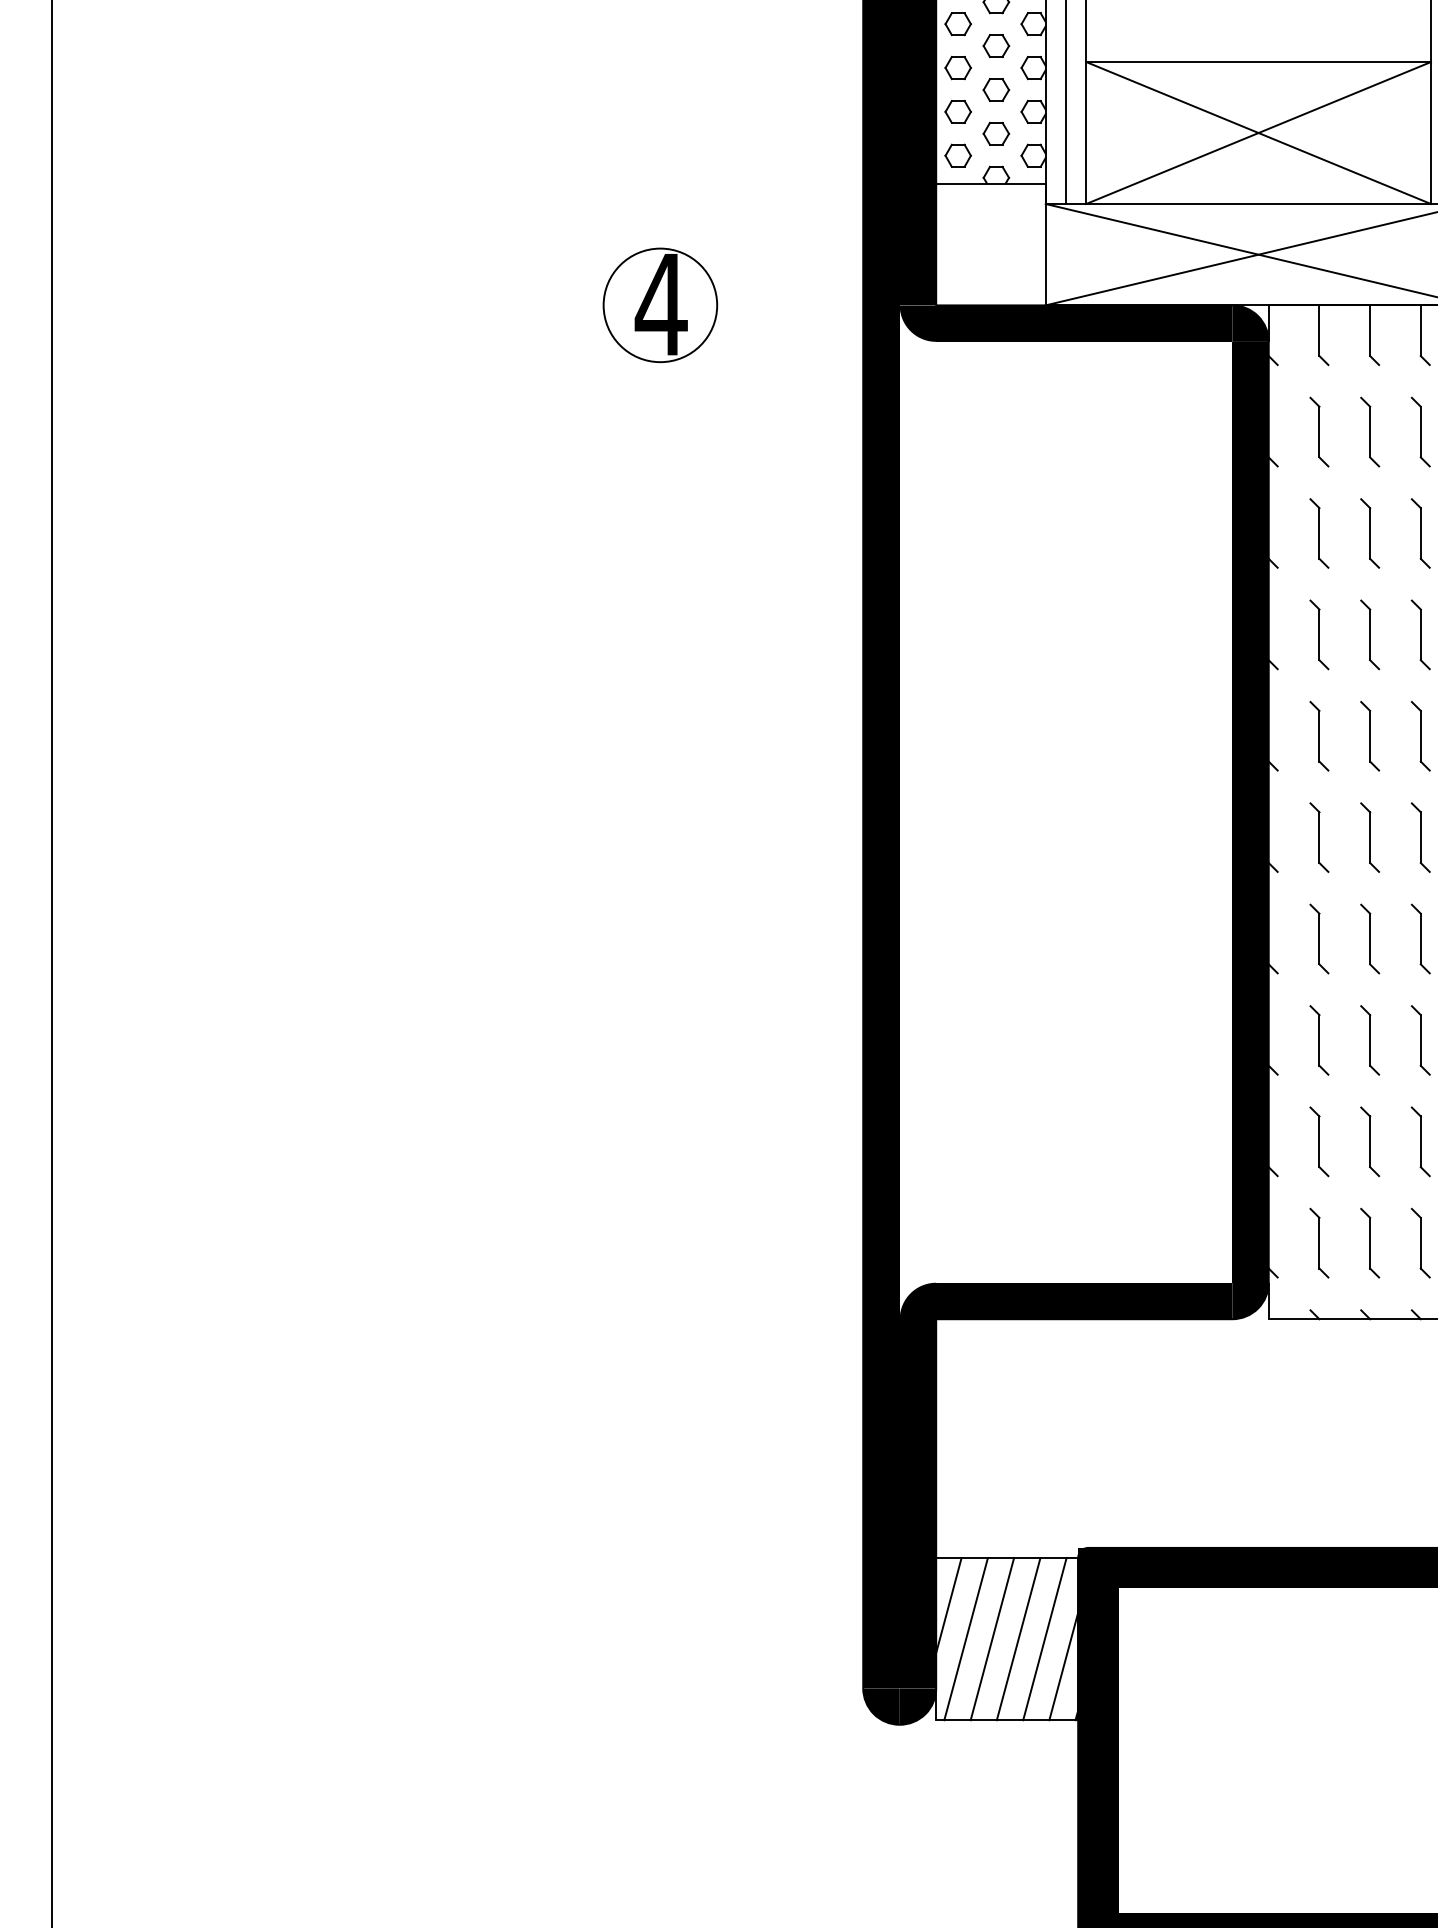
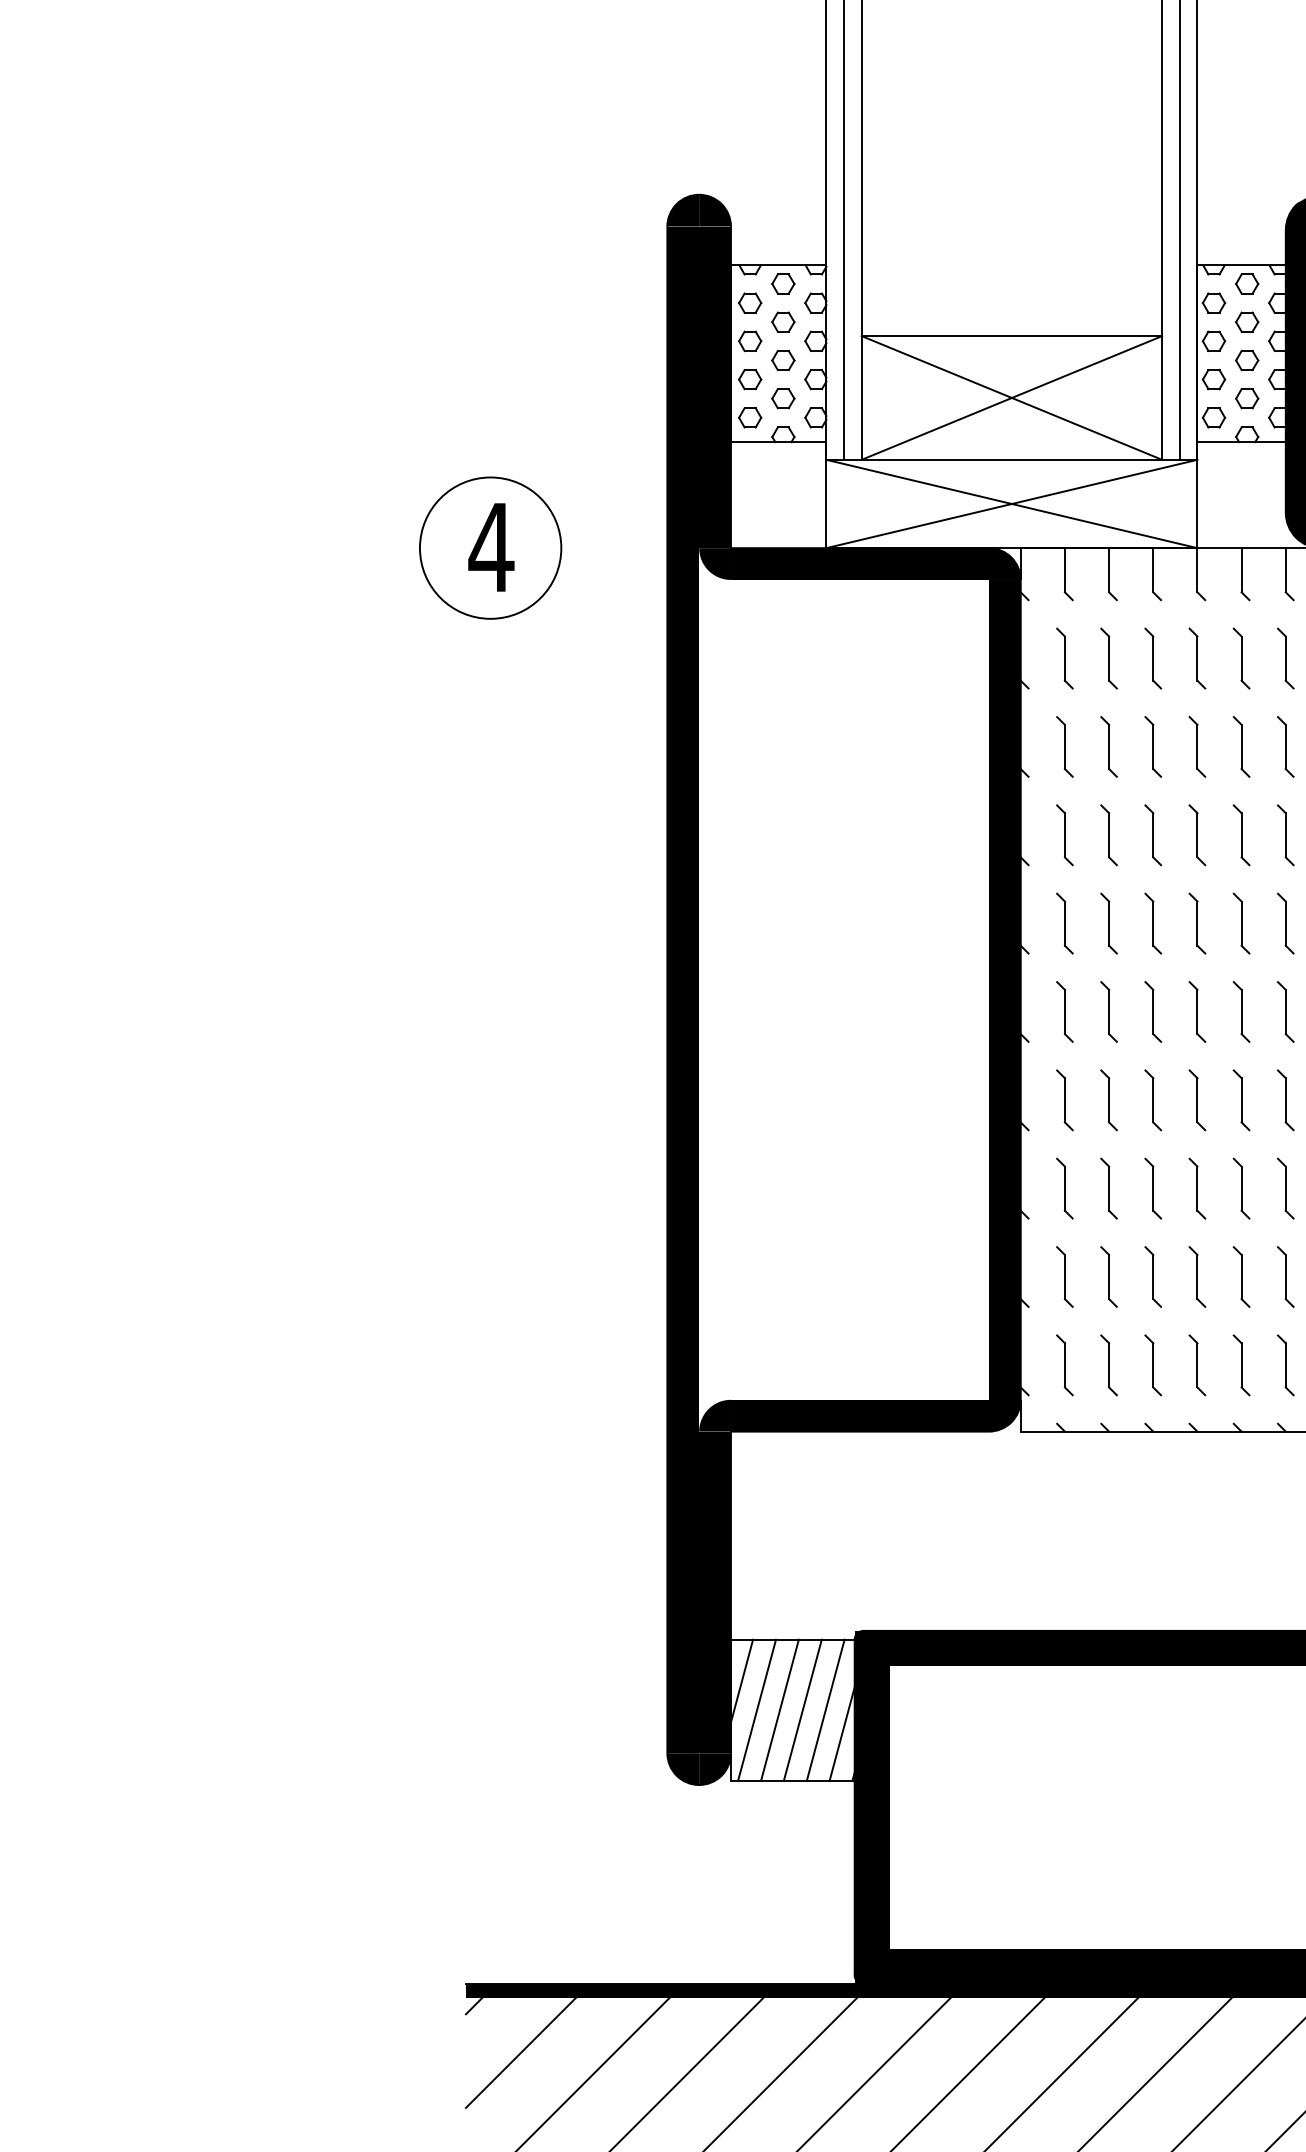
circle: (660, 304) -> (490, 547), size x1.43

